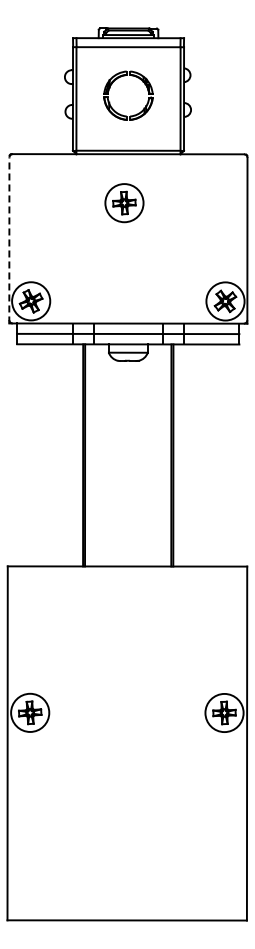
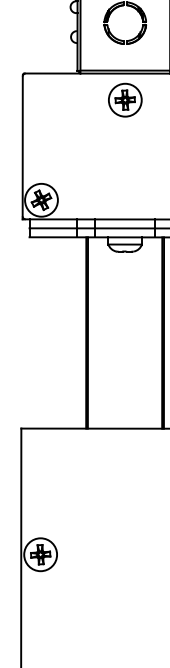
part: (124, 203) -> (125, 100), moved
line: (9, 240) -> (22, 147), dashed -> solid

